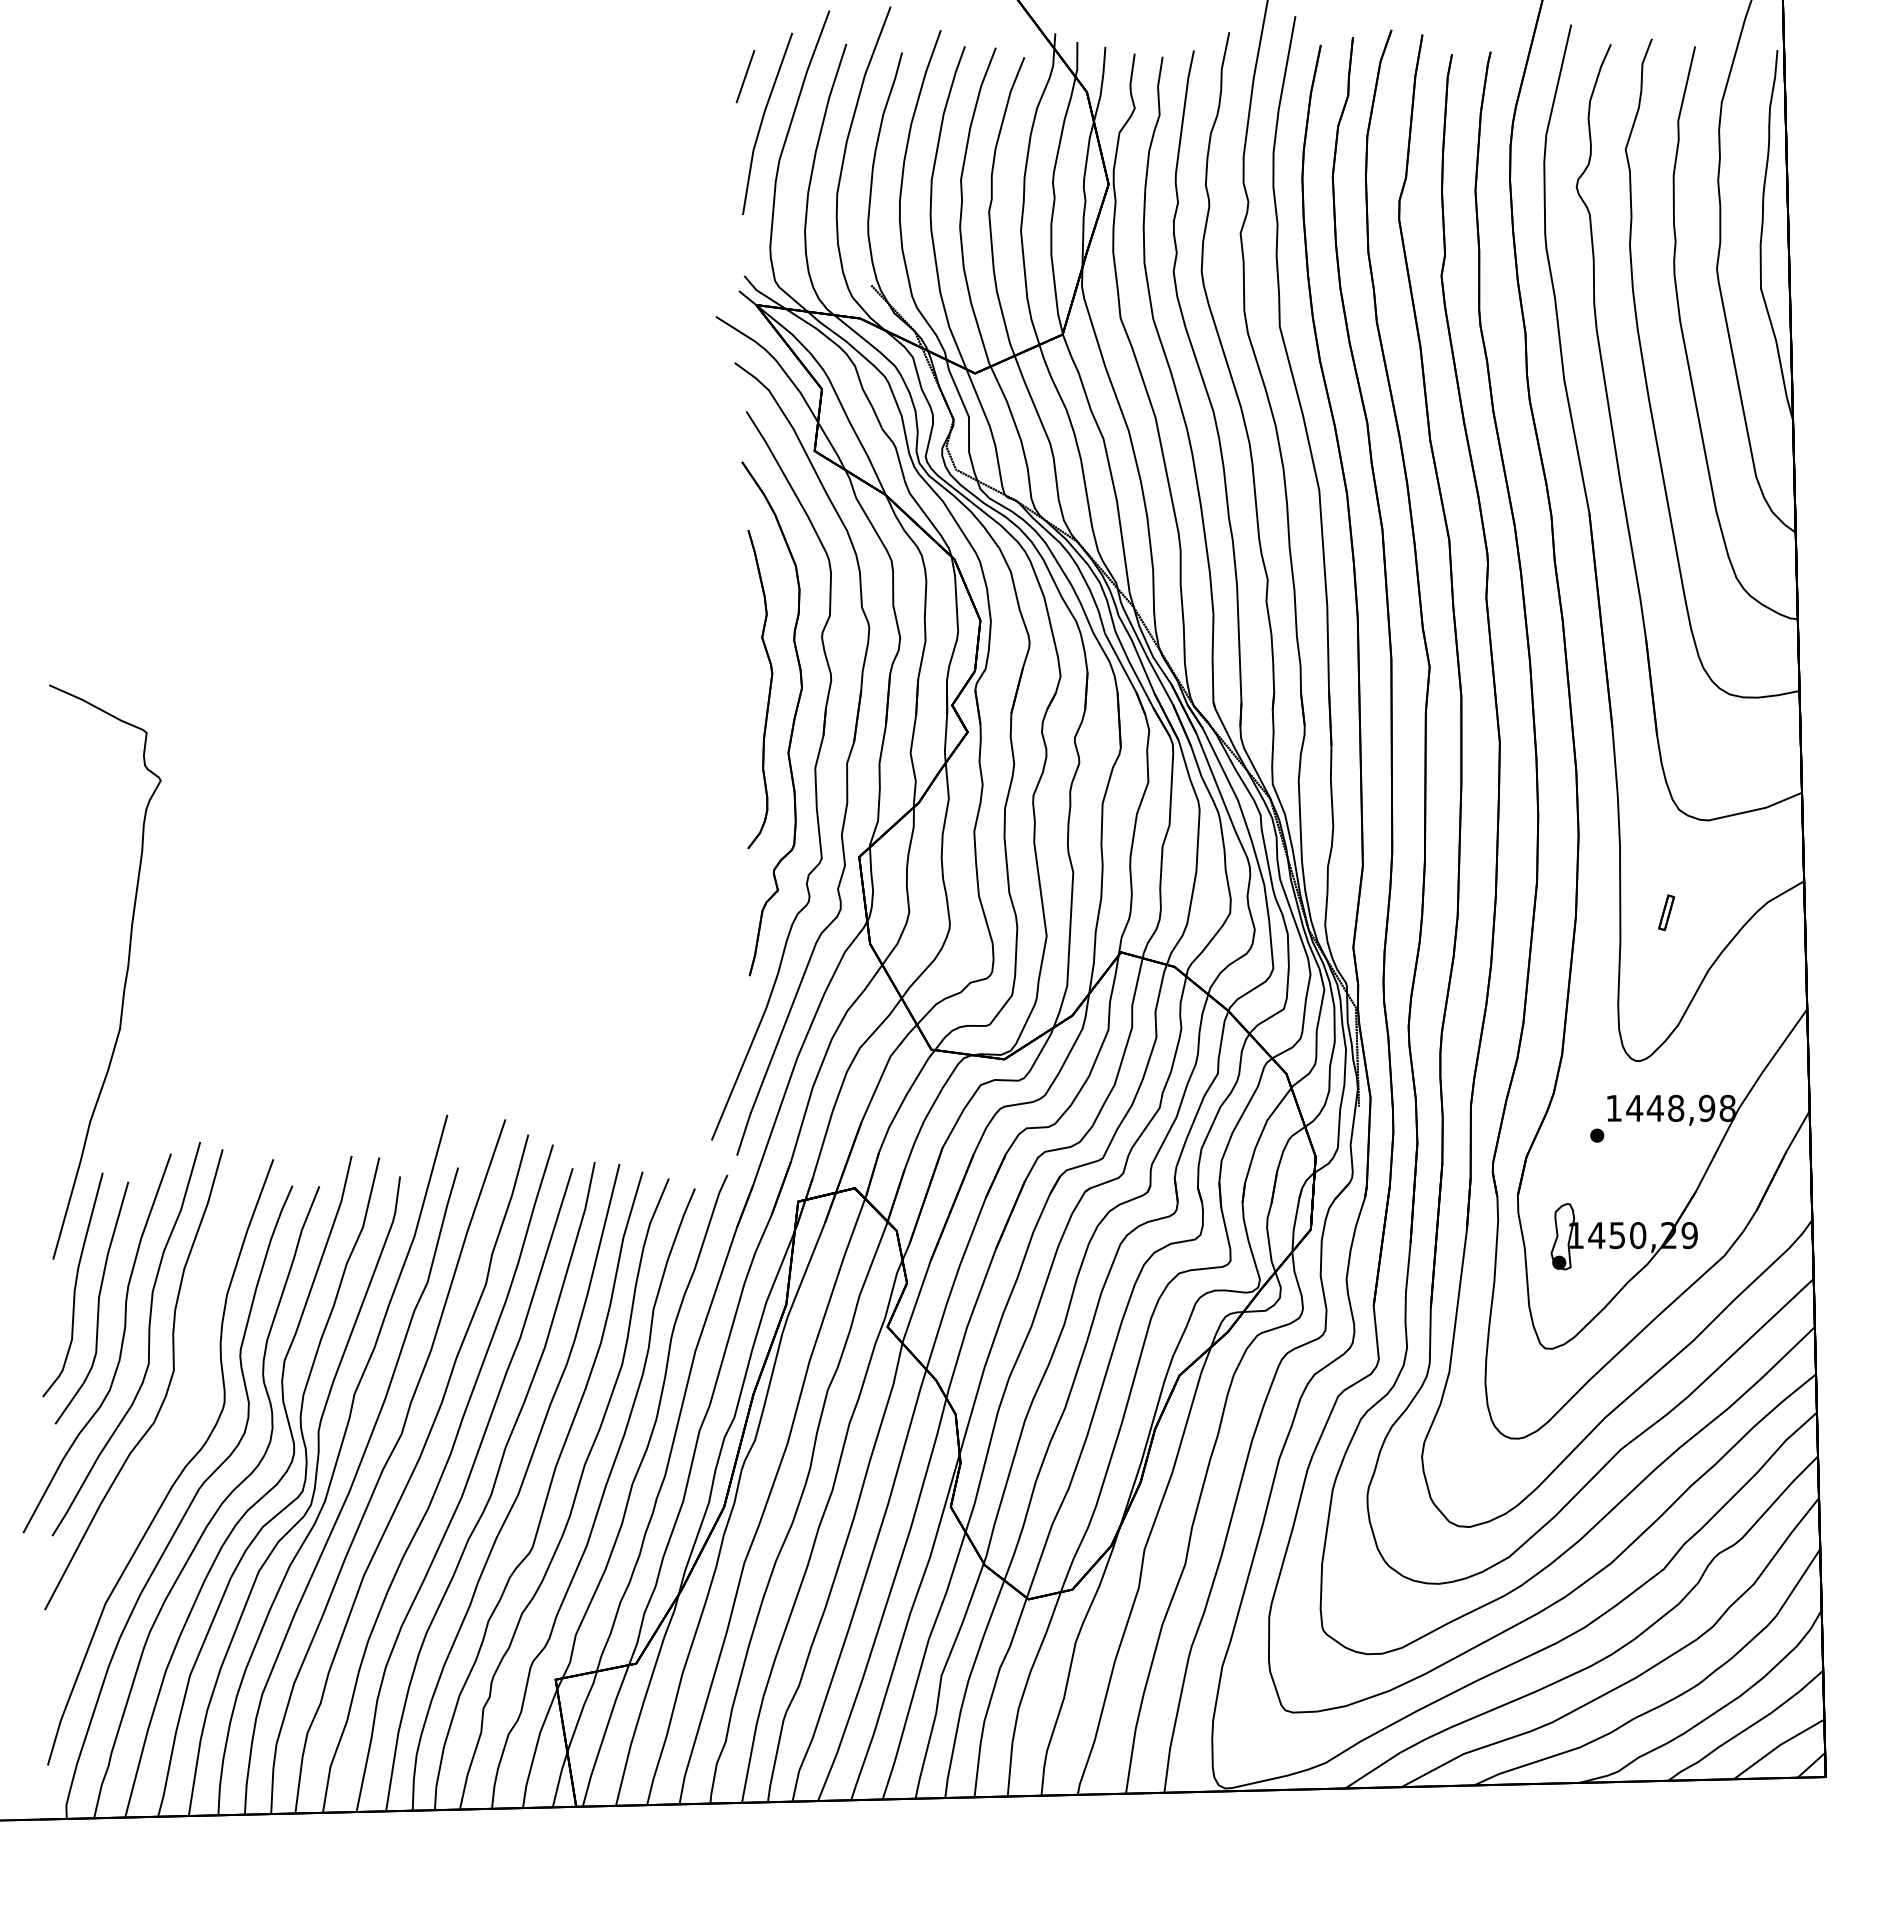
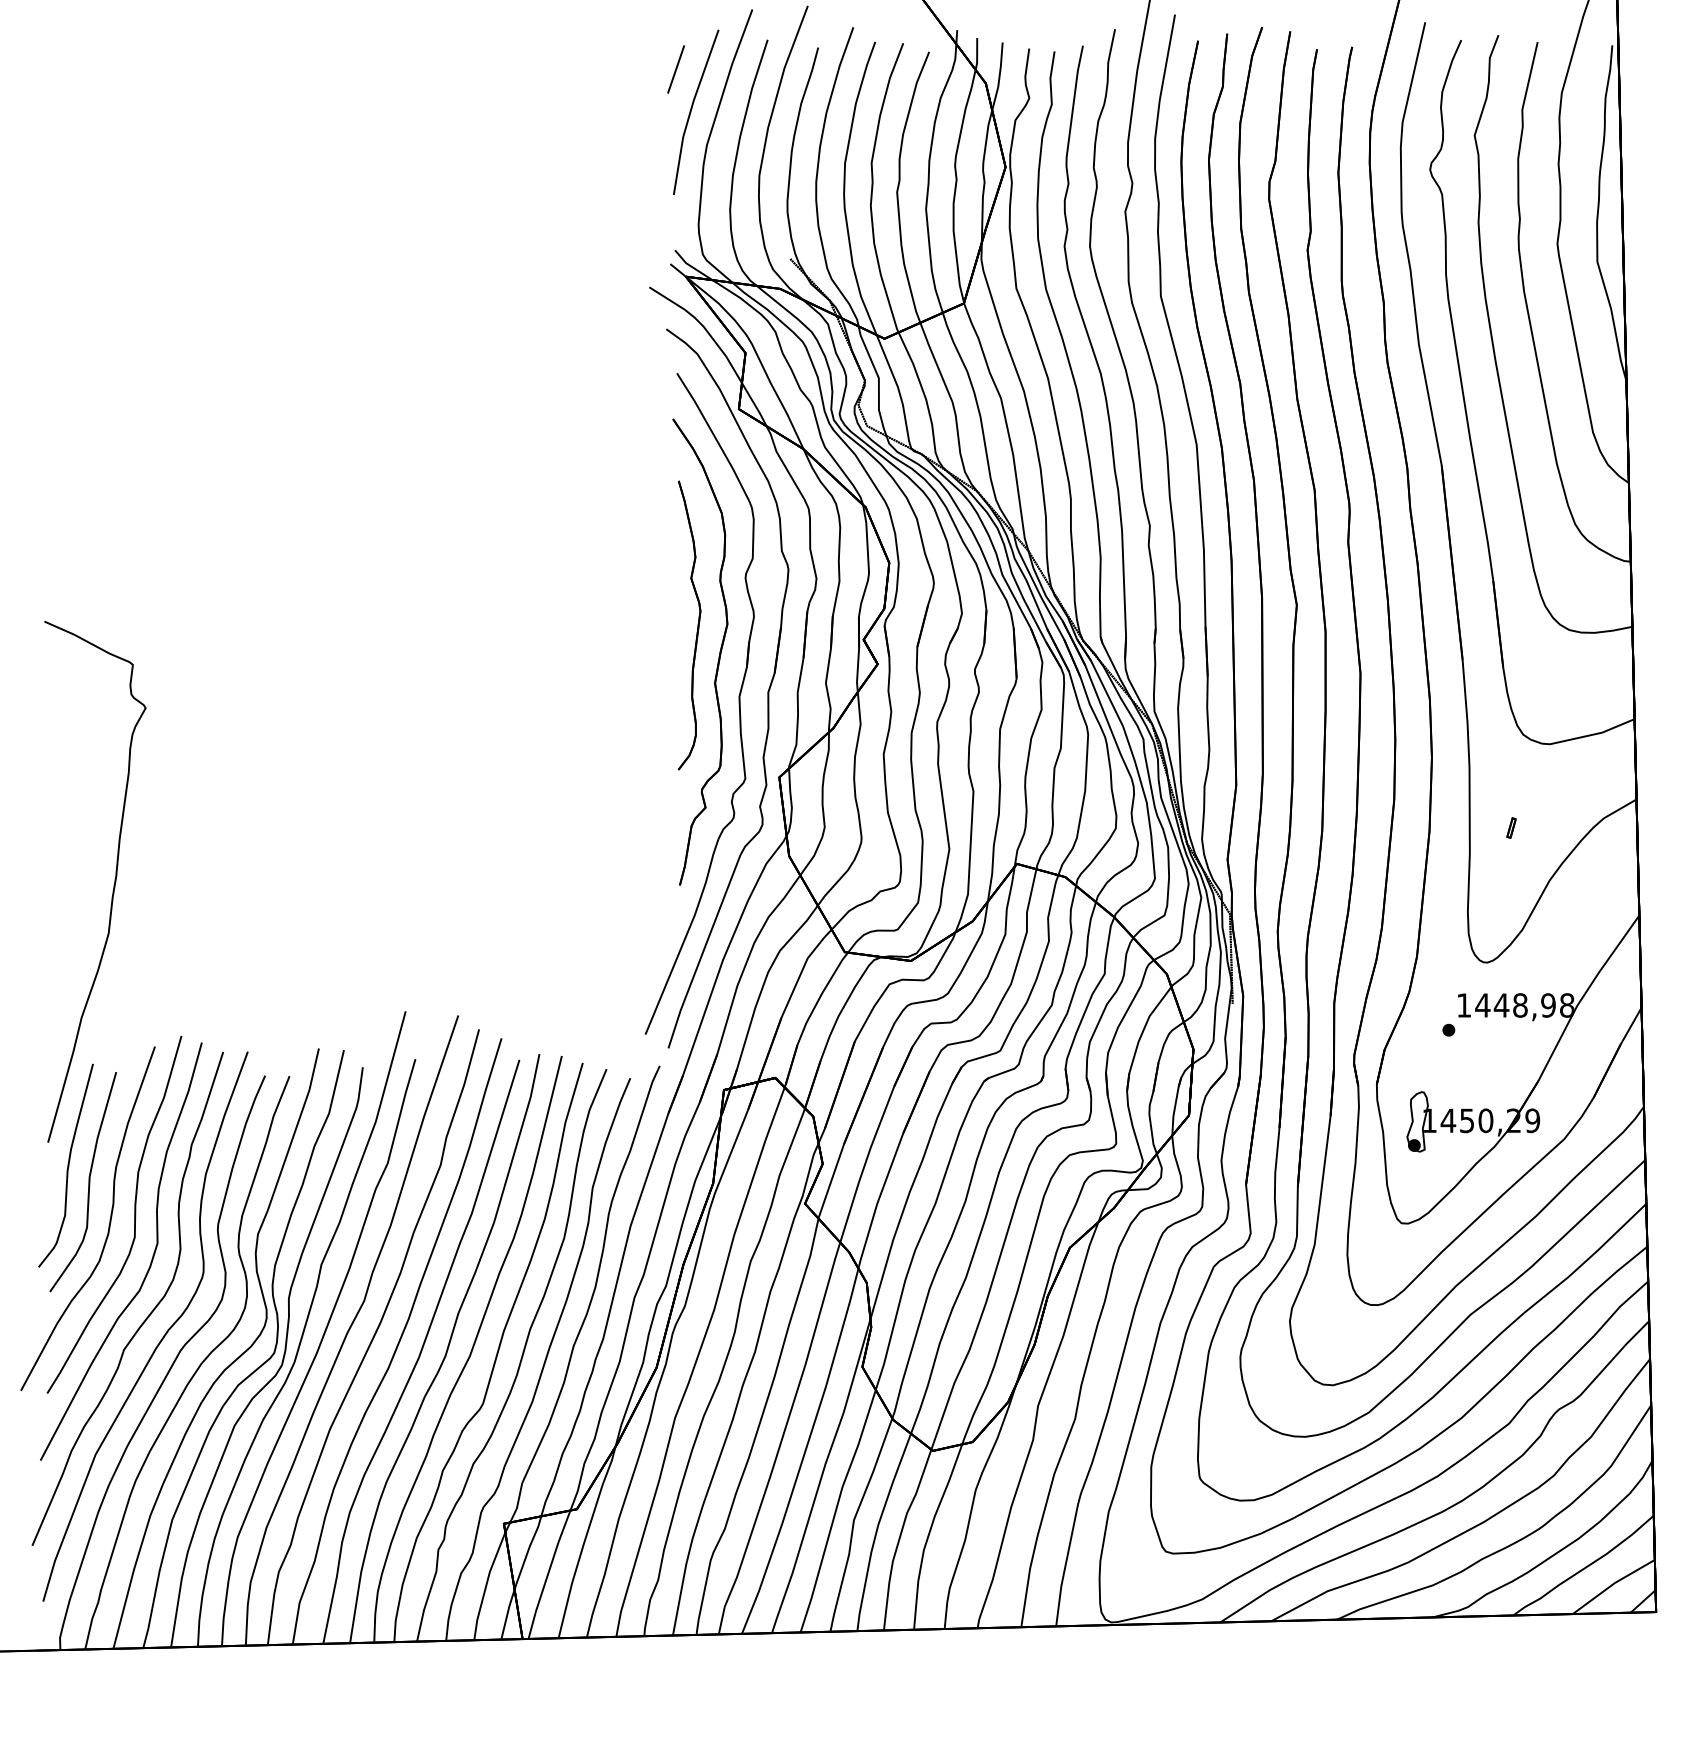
part: (1665, 912) -> (1510, 827), size x0.62
part: (164, 1448) -> (149, 1314), added

